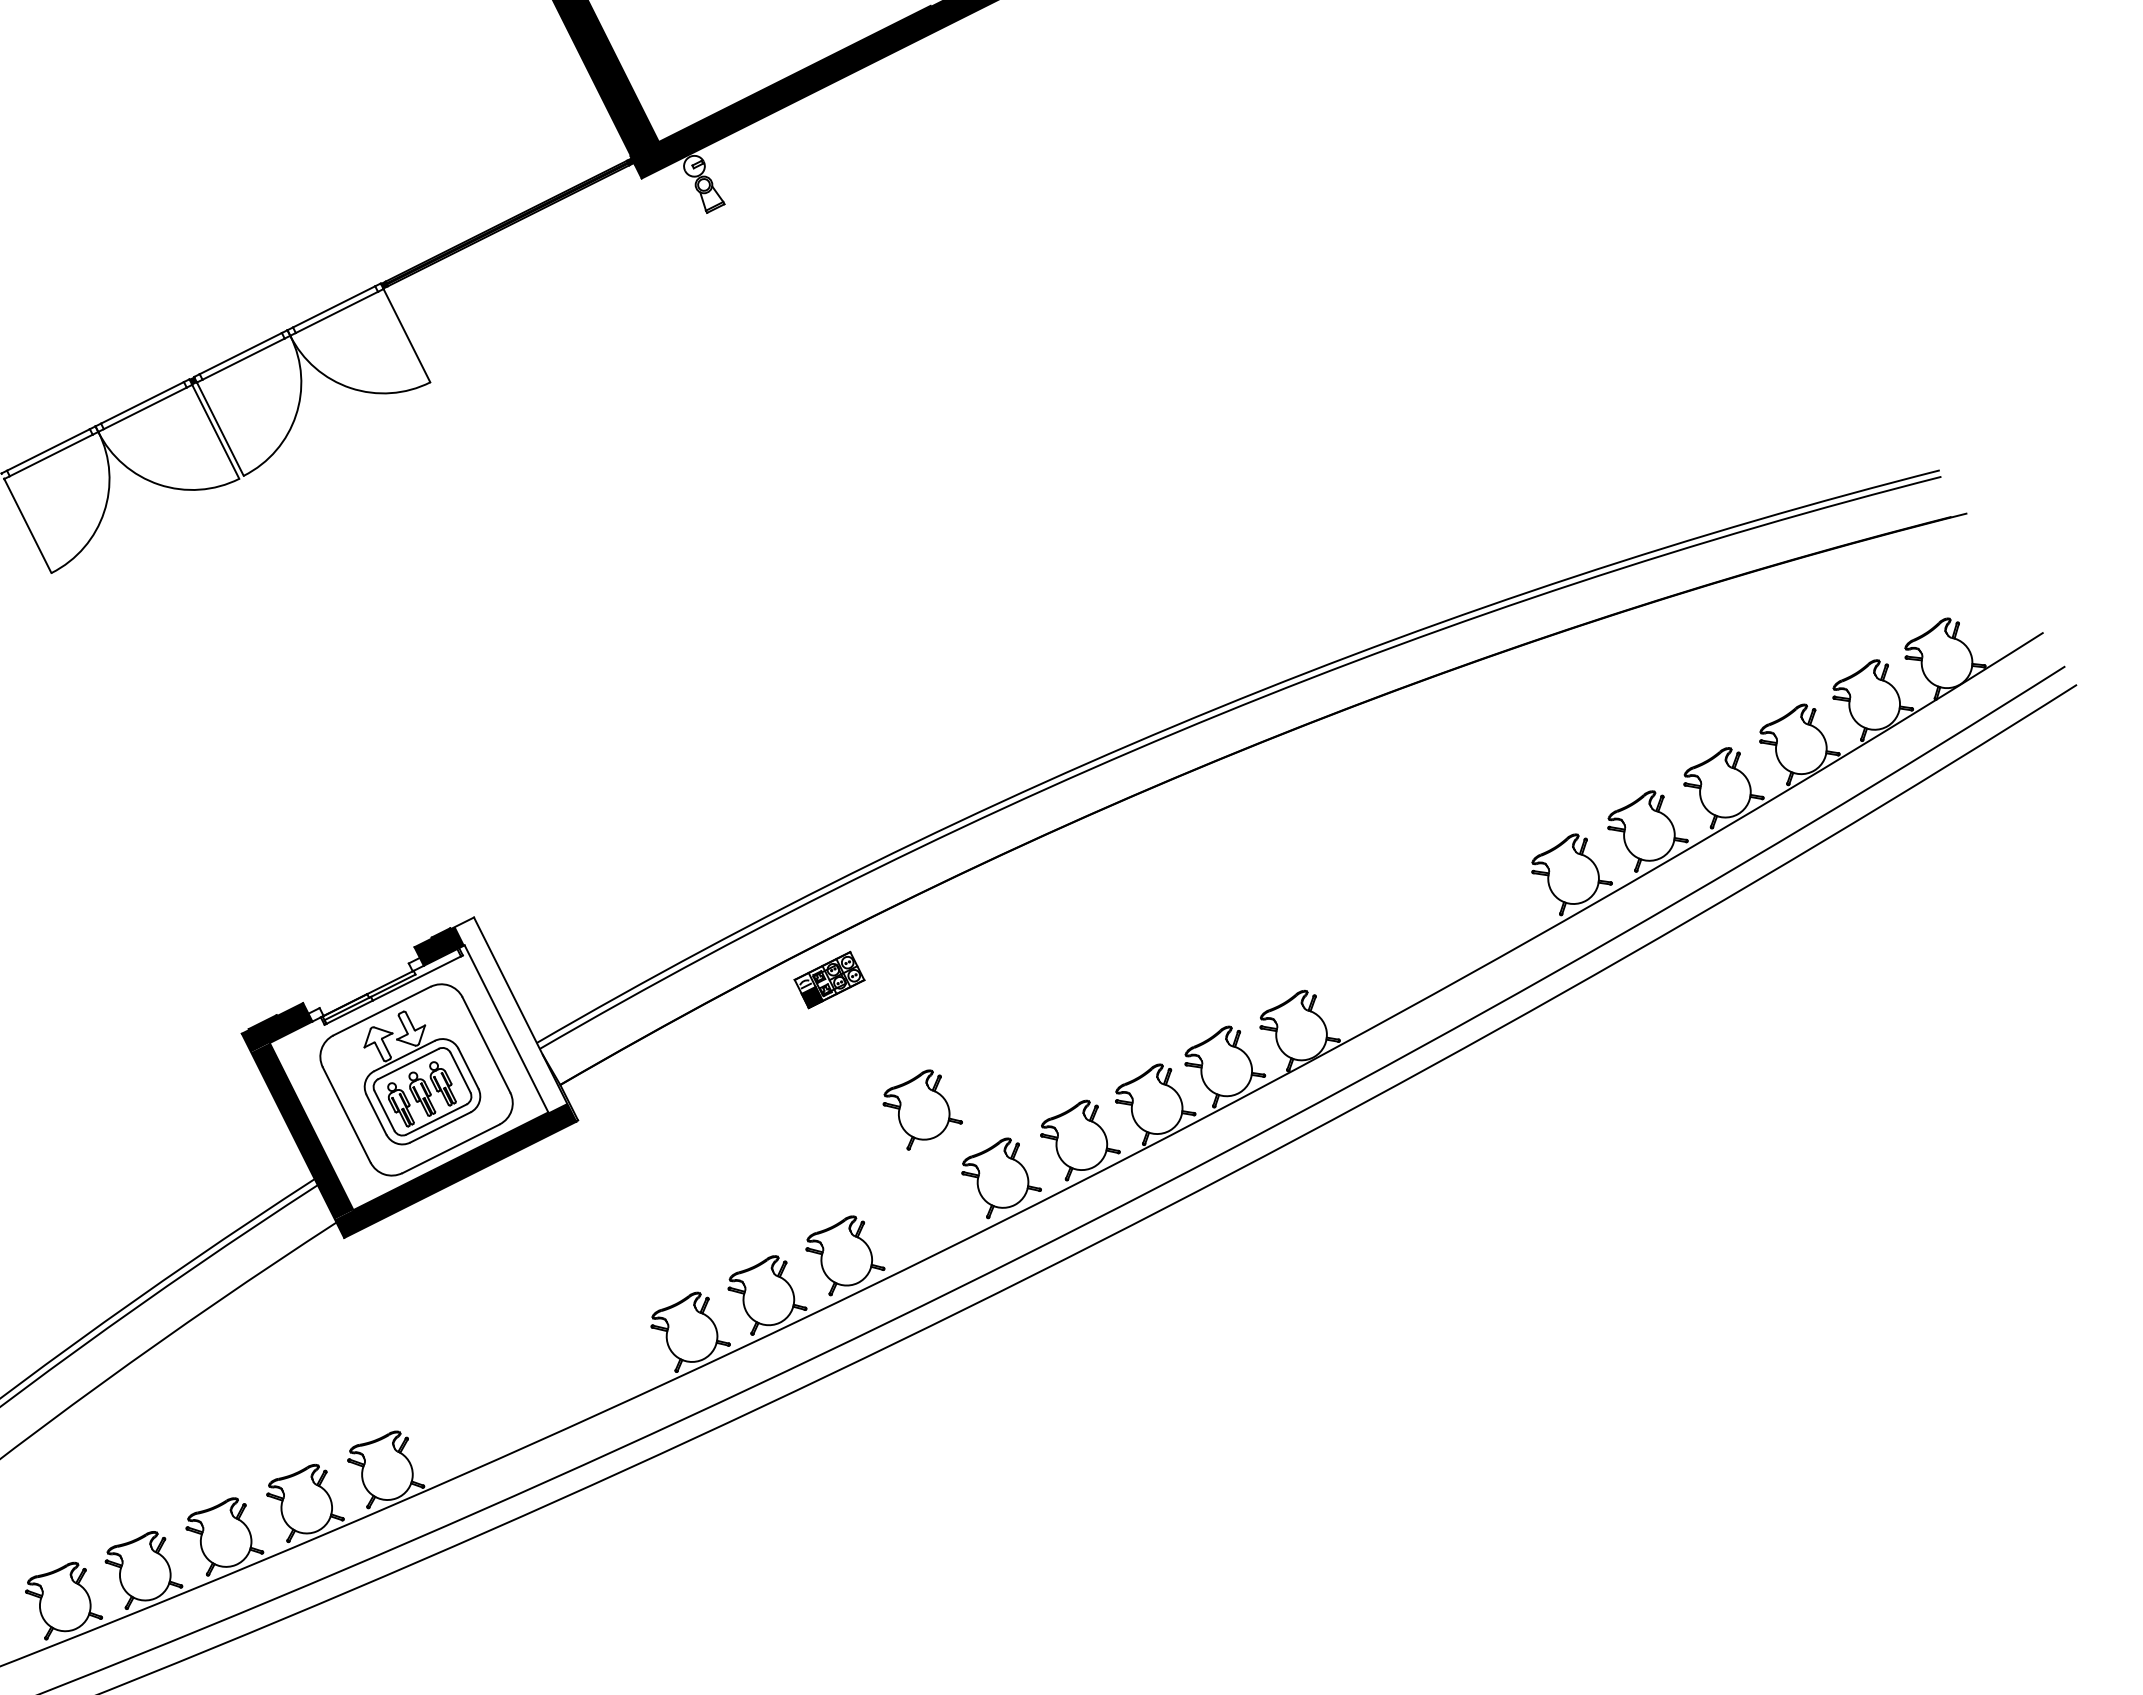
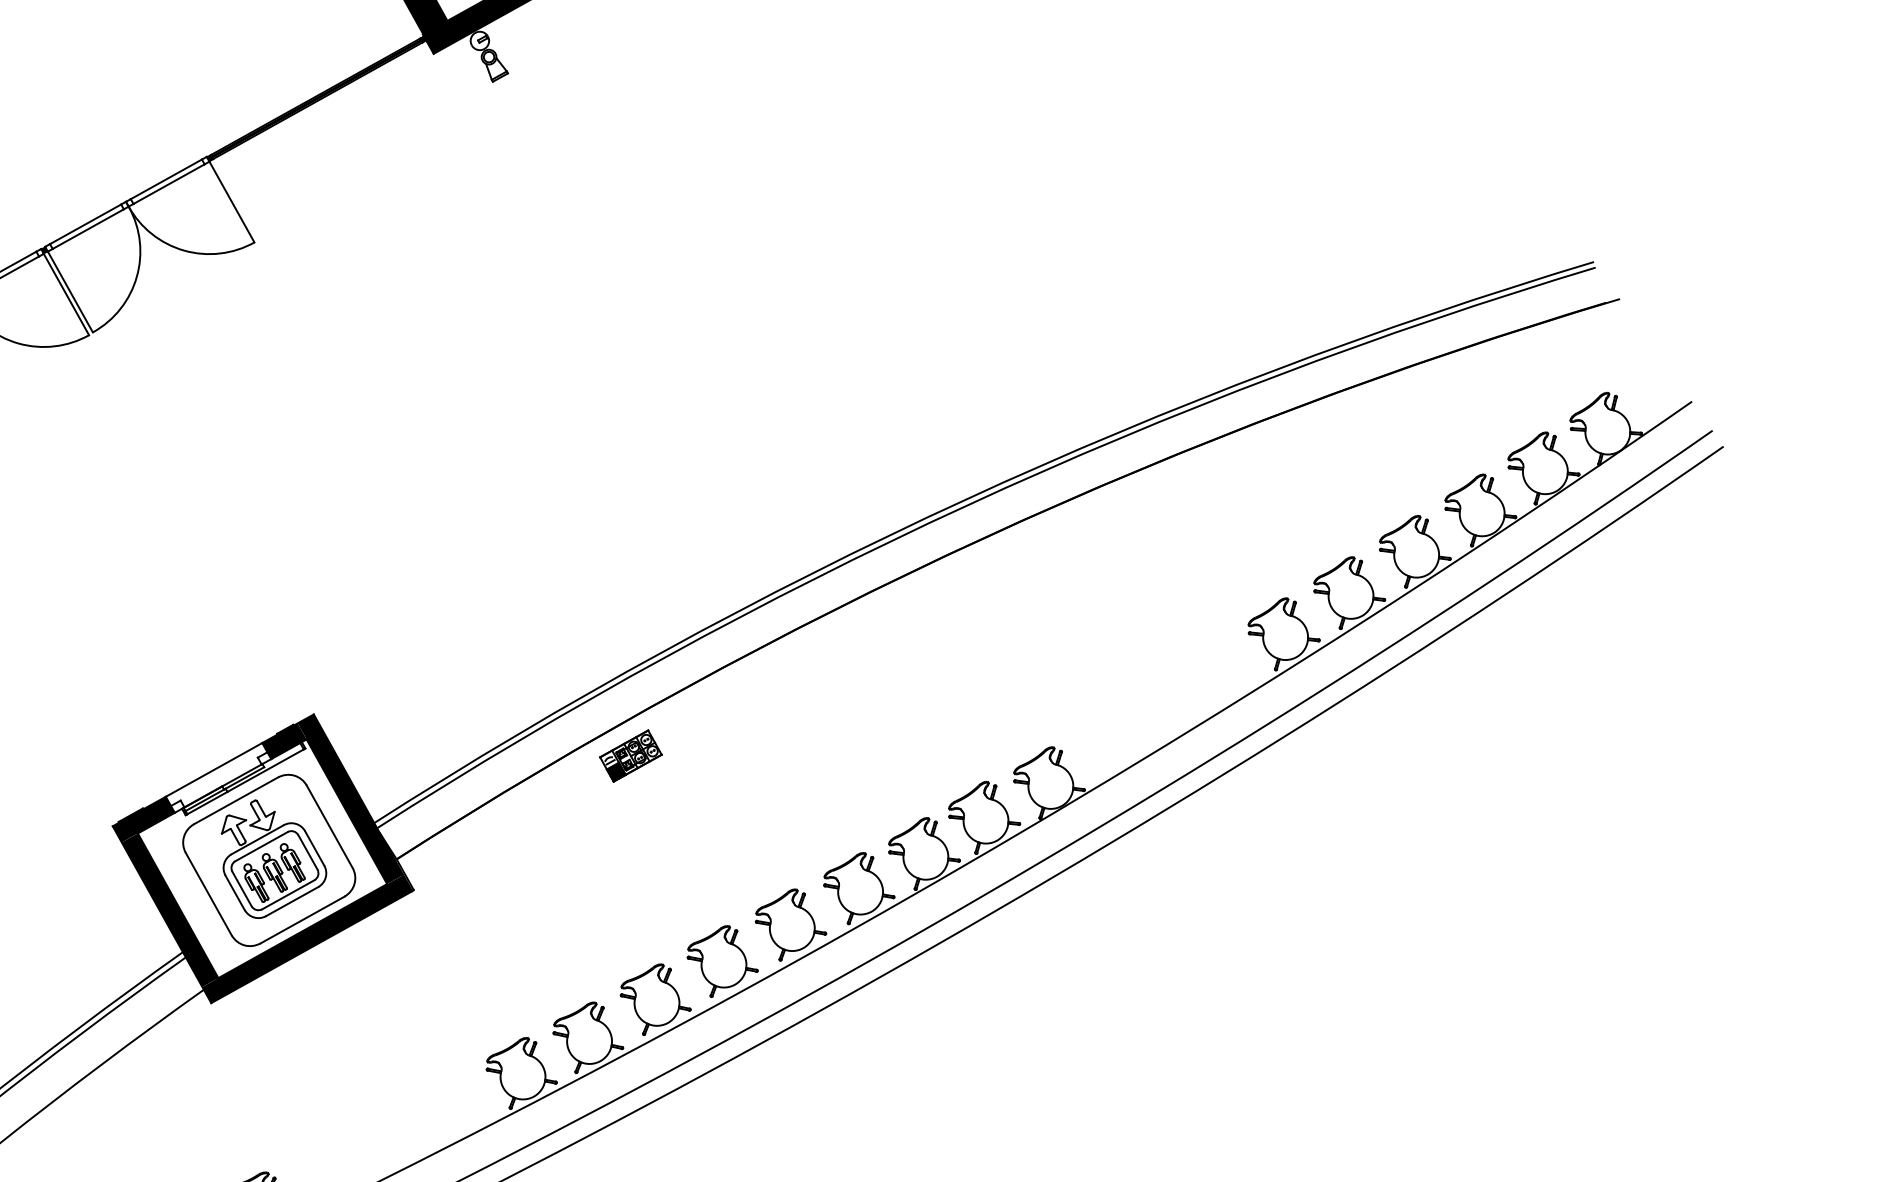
line: (358, 975) -> (213, 770), added
fill: (510, 1014) -> (349, 798), added
part: (922, 1109) -> (722, 960), moved

